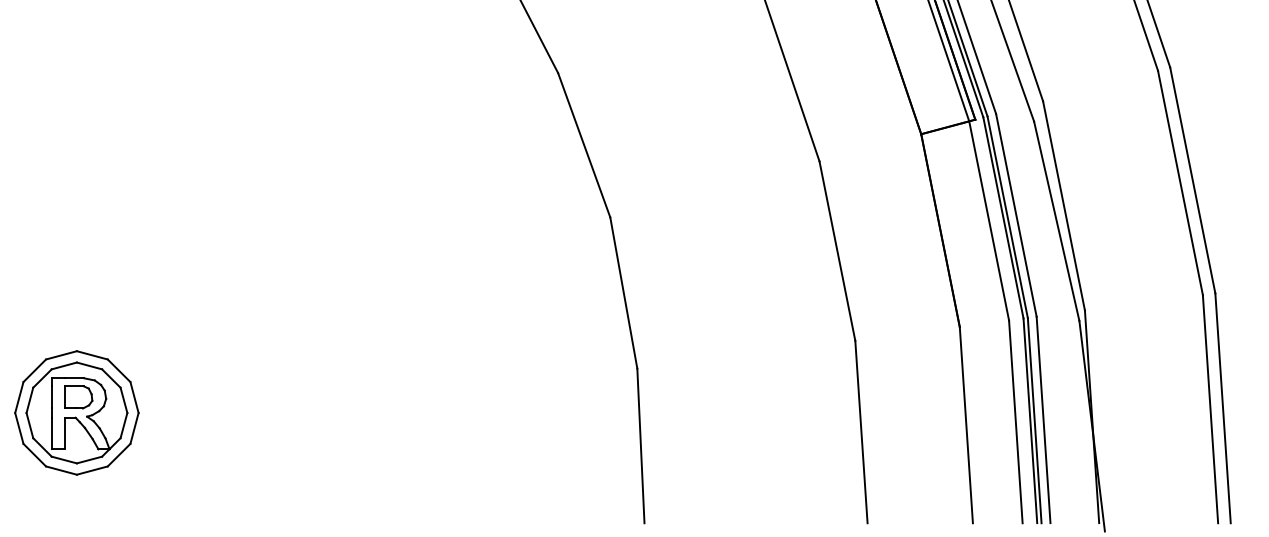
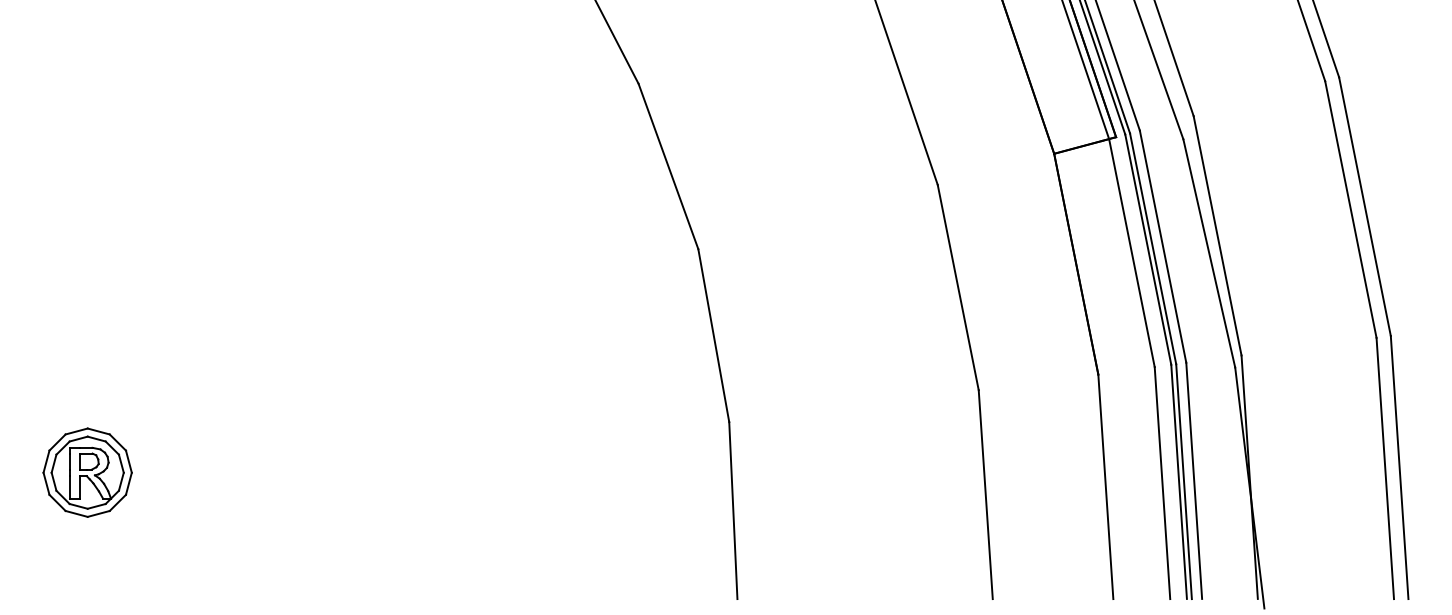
part: (76, 412) -> (87, 472), size x0.62

